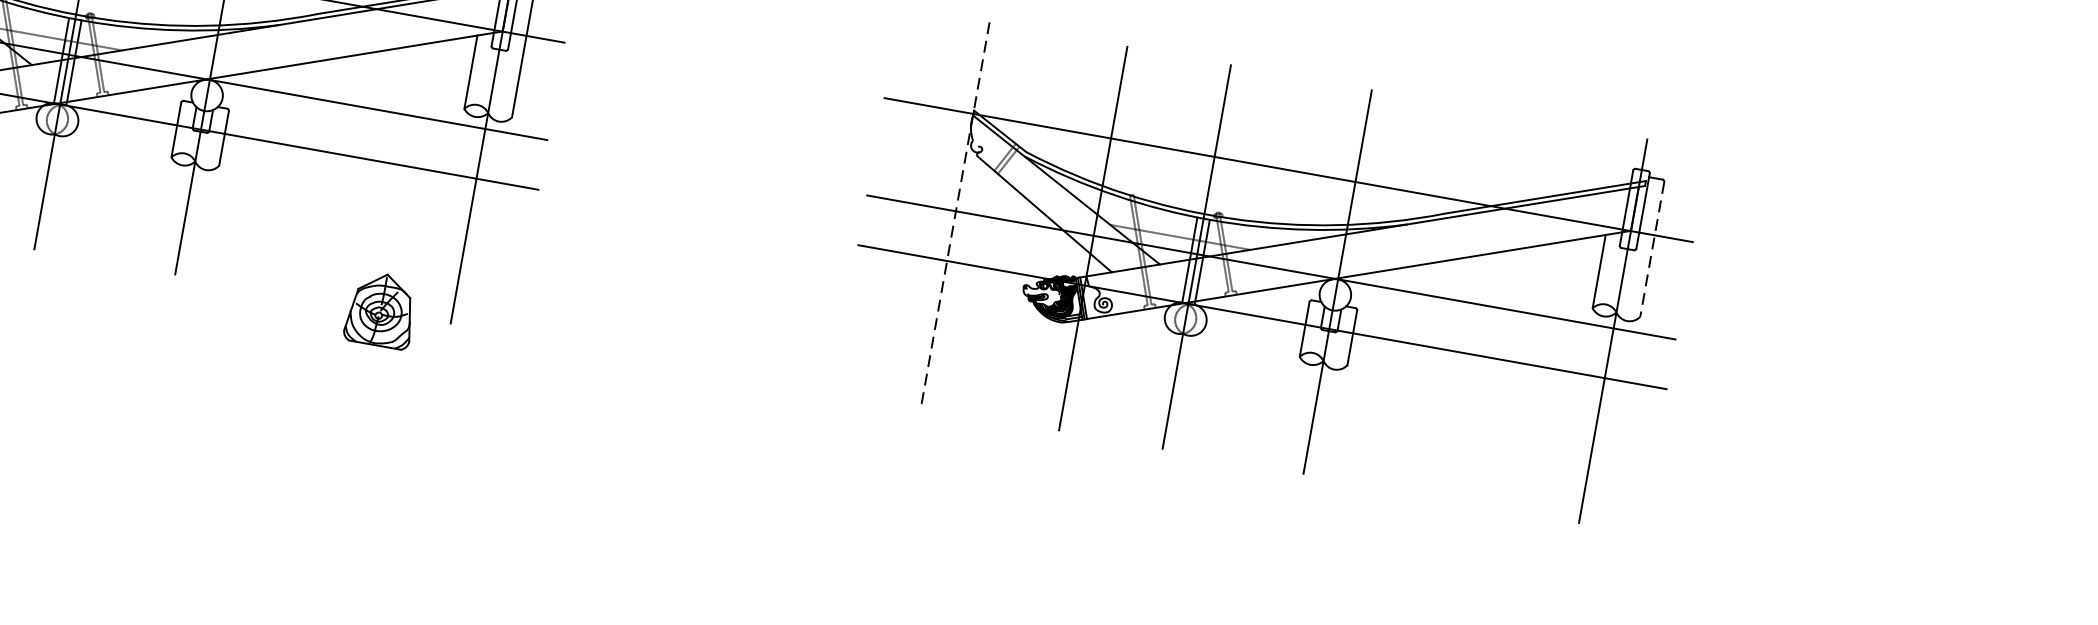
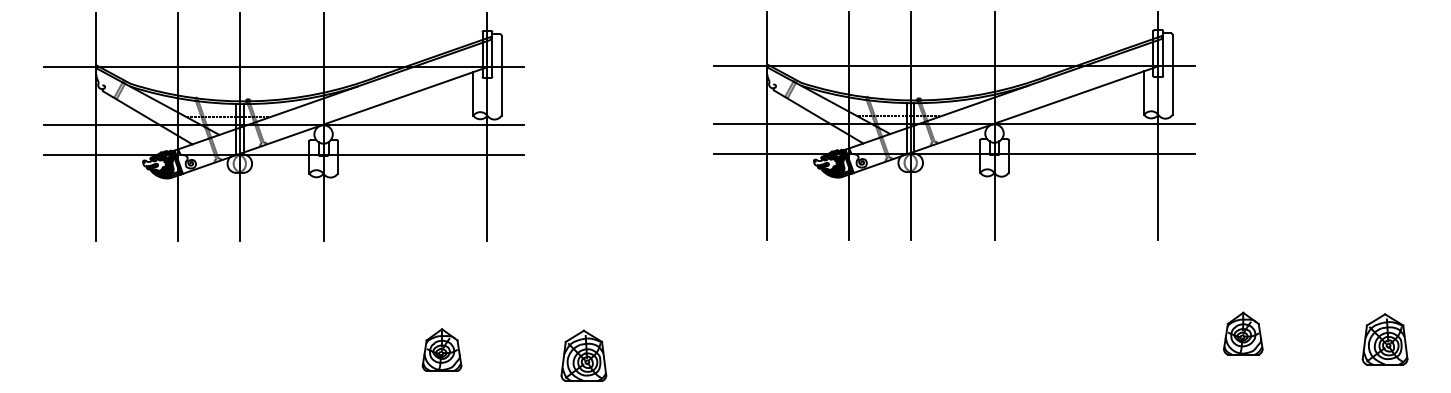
line: (955, 215) -> (767, 126), dashed -> solid
line: (1652, 250) -> (1172, 75), dashed -> solid
part: (380, 308) -> (441, 349), moved
part: (577, 544) -> (583, 355), added

